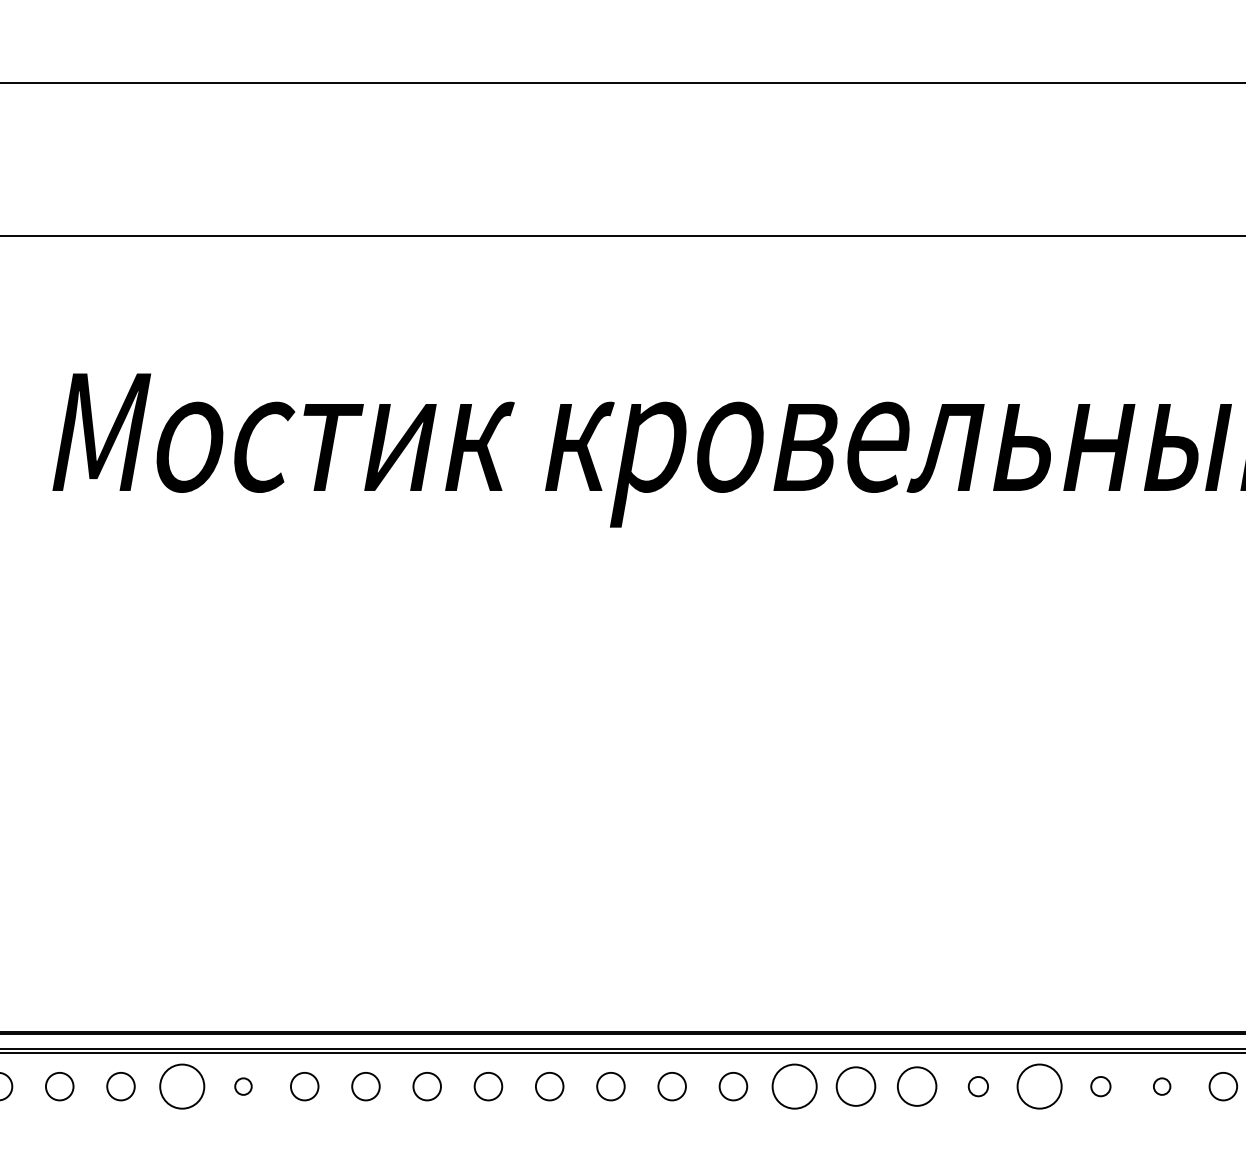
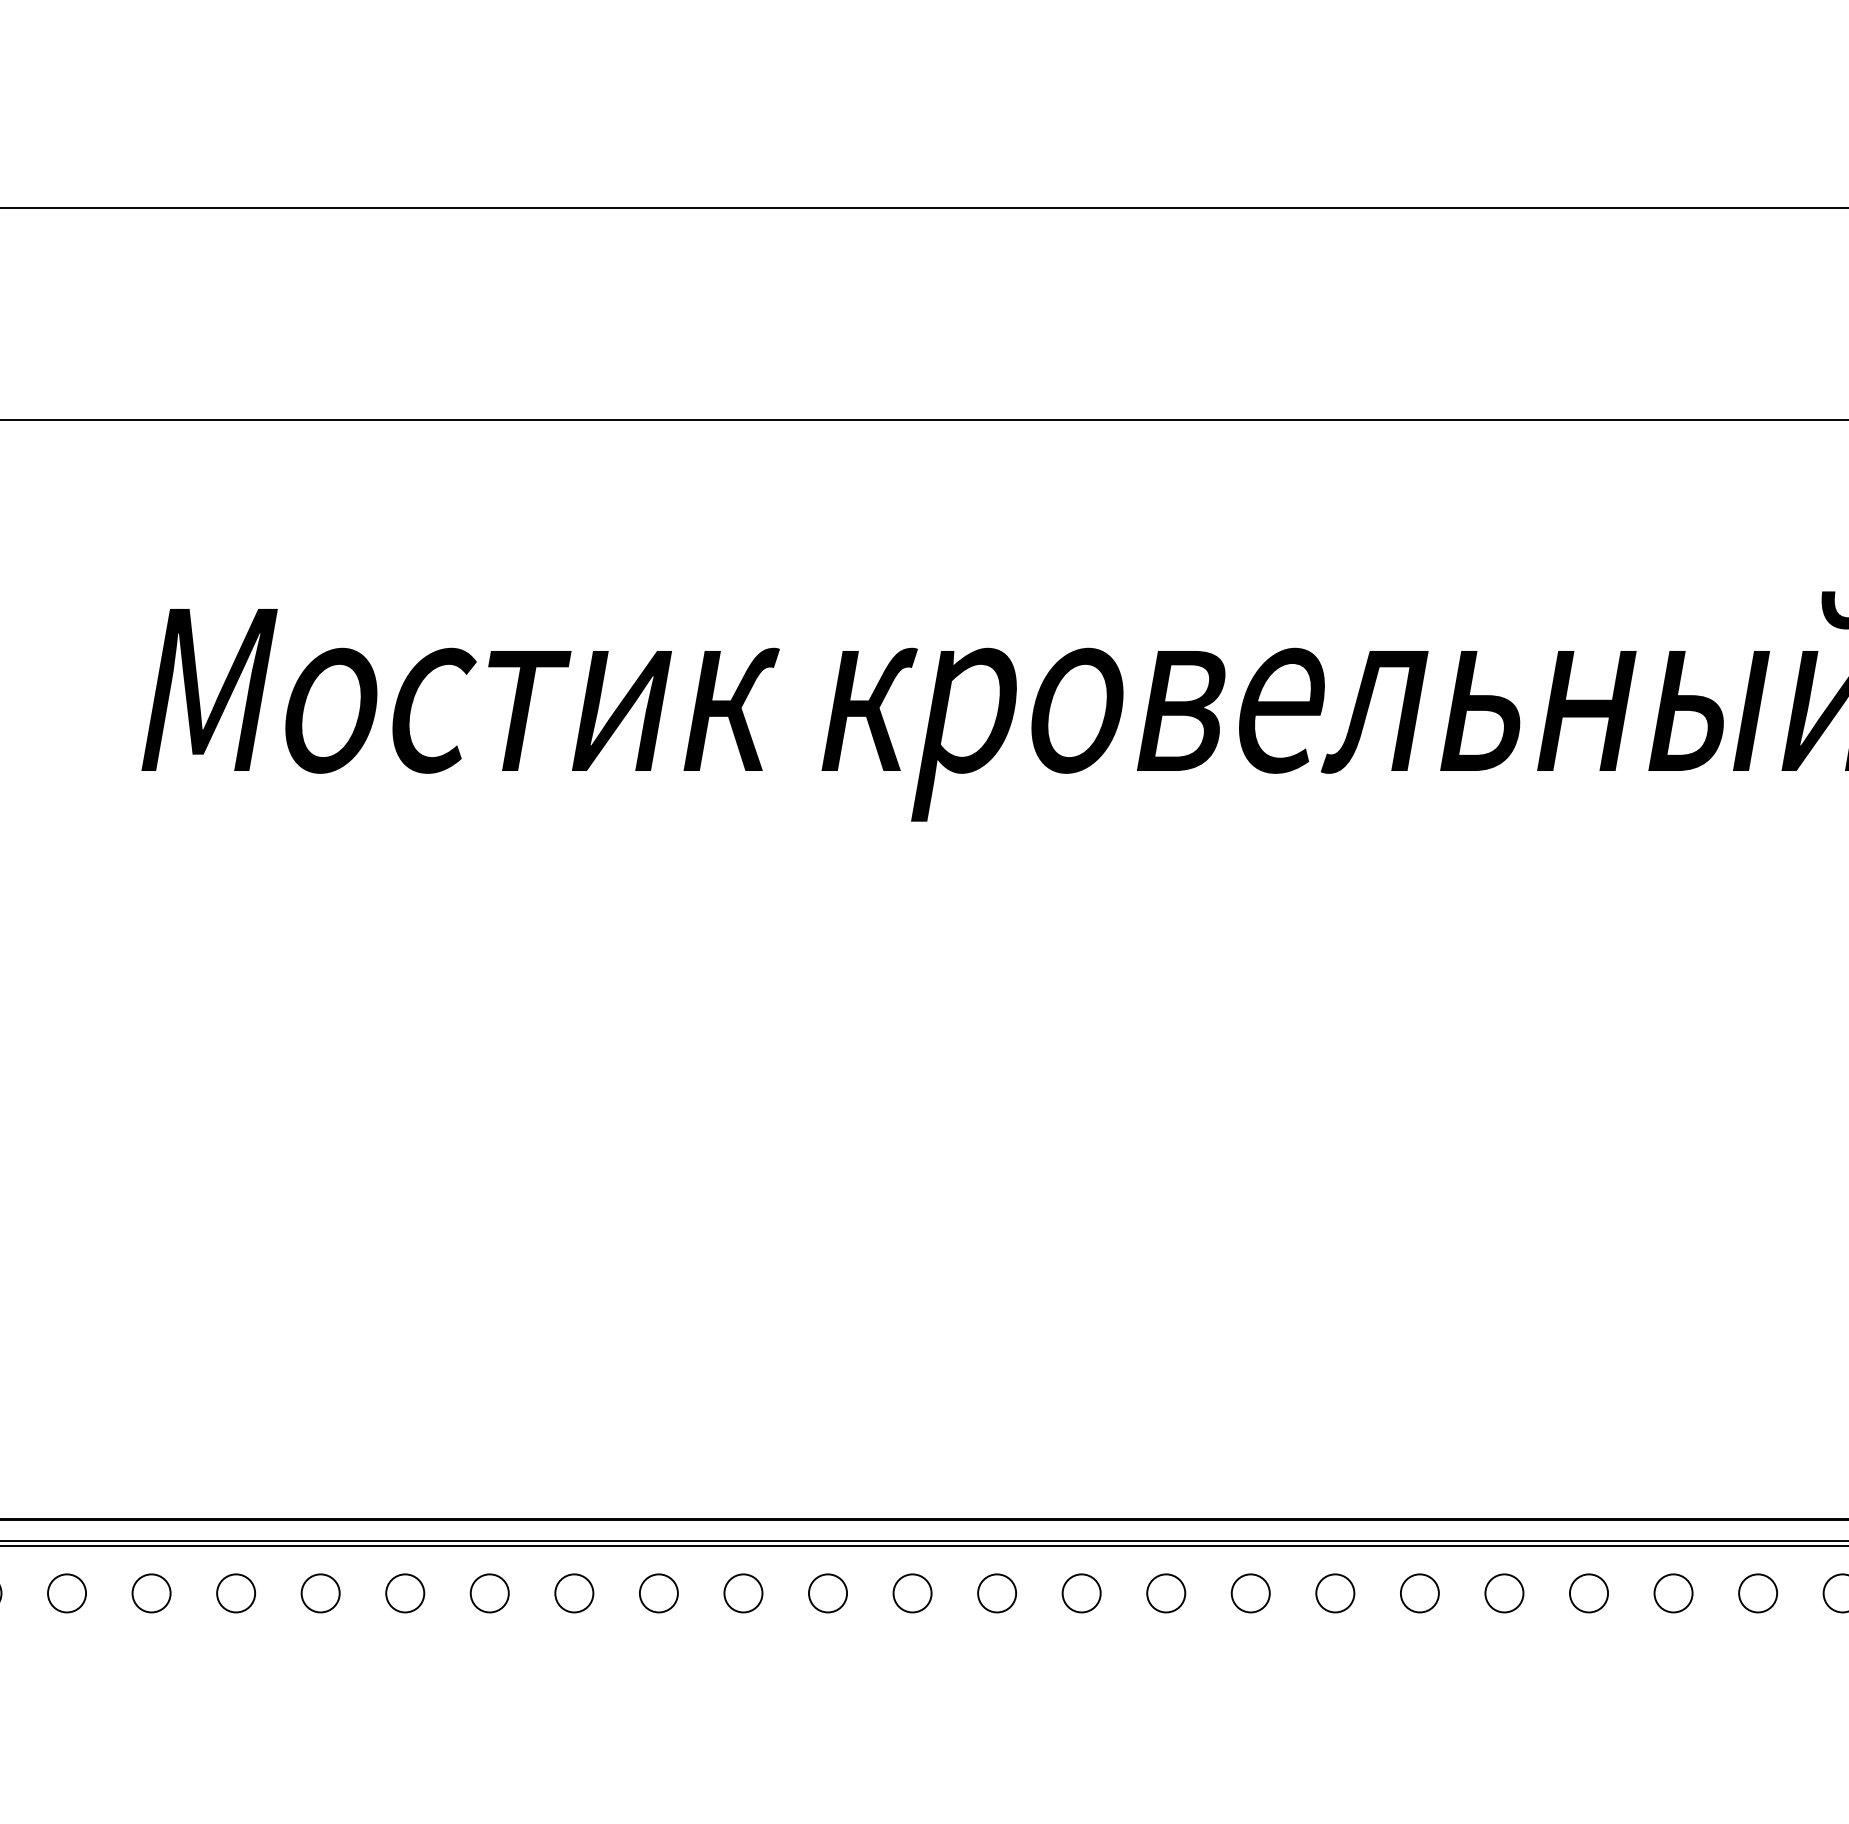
circle: (182, 1086) -> (320, 1593), size x0.62
circle: (243, 1086) -> (405, 1593), size x1.67
circle: (794, 1086) -> (1166, 1593), size x0.62
circle: (855, 1086) -> (1250, 1593), size x0.71
circle: (917, 1086) -> (1335, 1593), size x0.71
circle: (978, 1086) -> (1419, 1593), size x1.43
circle: (1039, 1086) -> (1504, 1593), size x0.62
circle: (1100, 1086) -> (1588, 1593), size x1.43
circle: (1162, 1086) -> (1673, 1593), size x1.67

